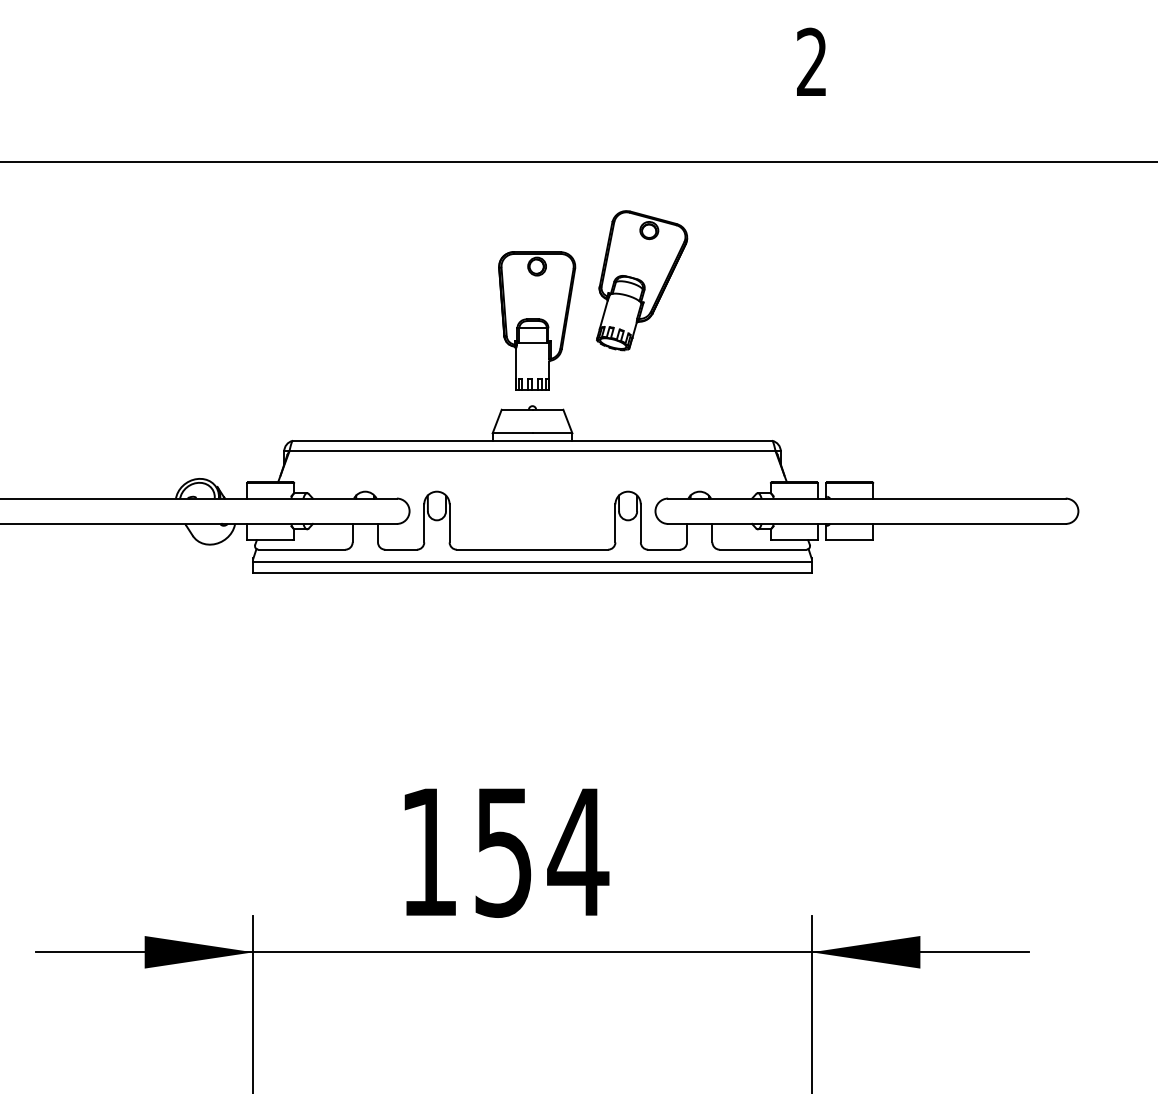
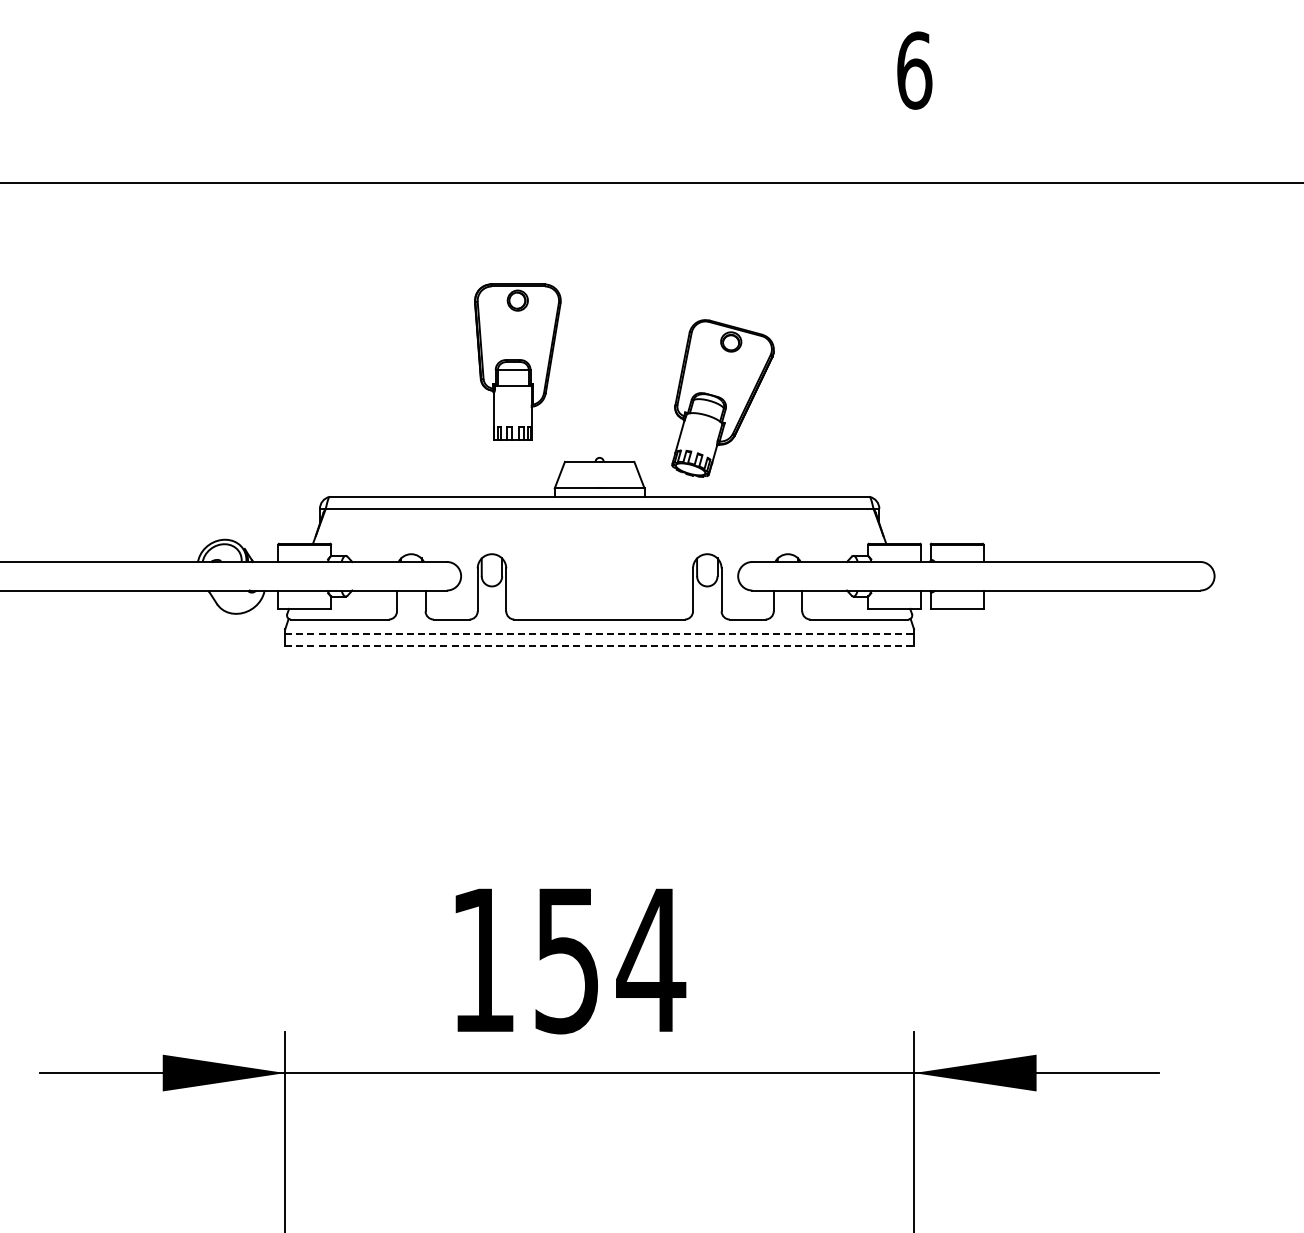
text: (812, 62) -> (914, 70), 2 -> 6
part: (641, 280) -> (722, 398), moved
part: (536, 320) -> (517, 361), moved
line: (533, 562) -> (600, 633), solid -> dashed
line: (533, 572) -> (600, 645), solid -> dashed

